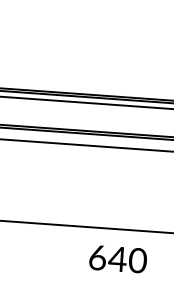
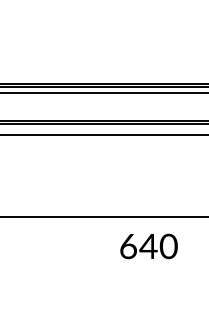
text: (117, 259) -> (148, 246), moved

